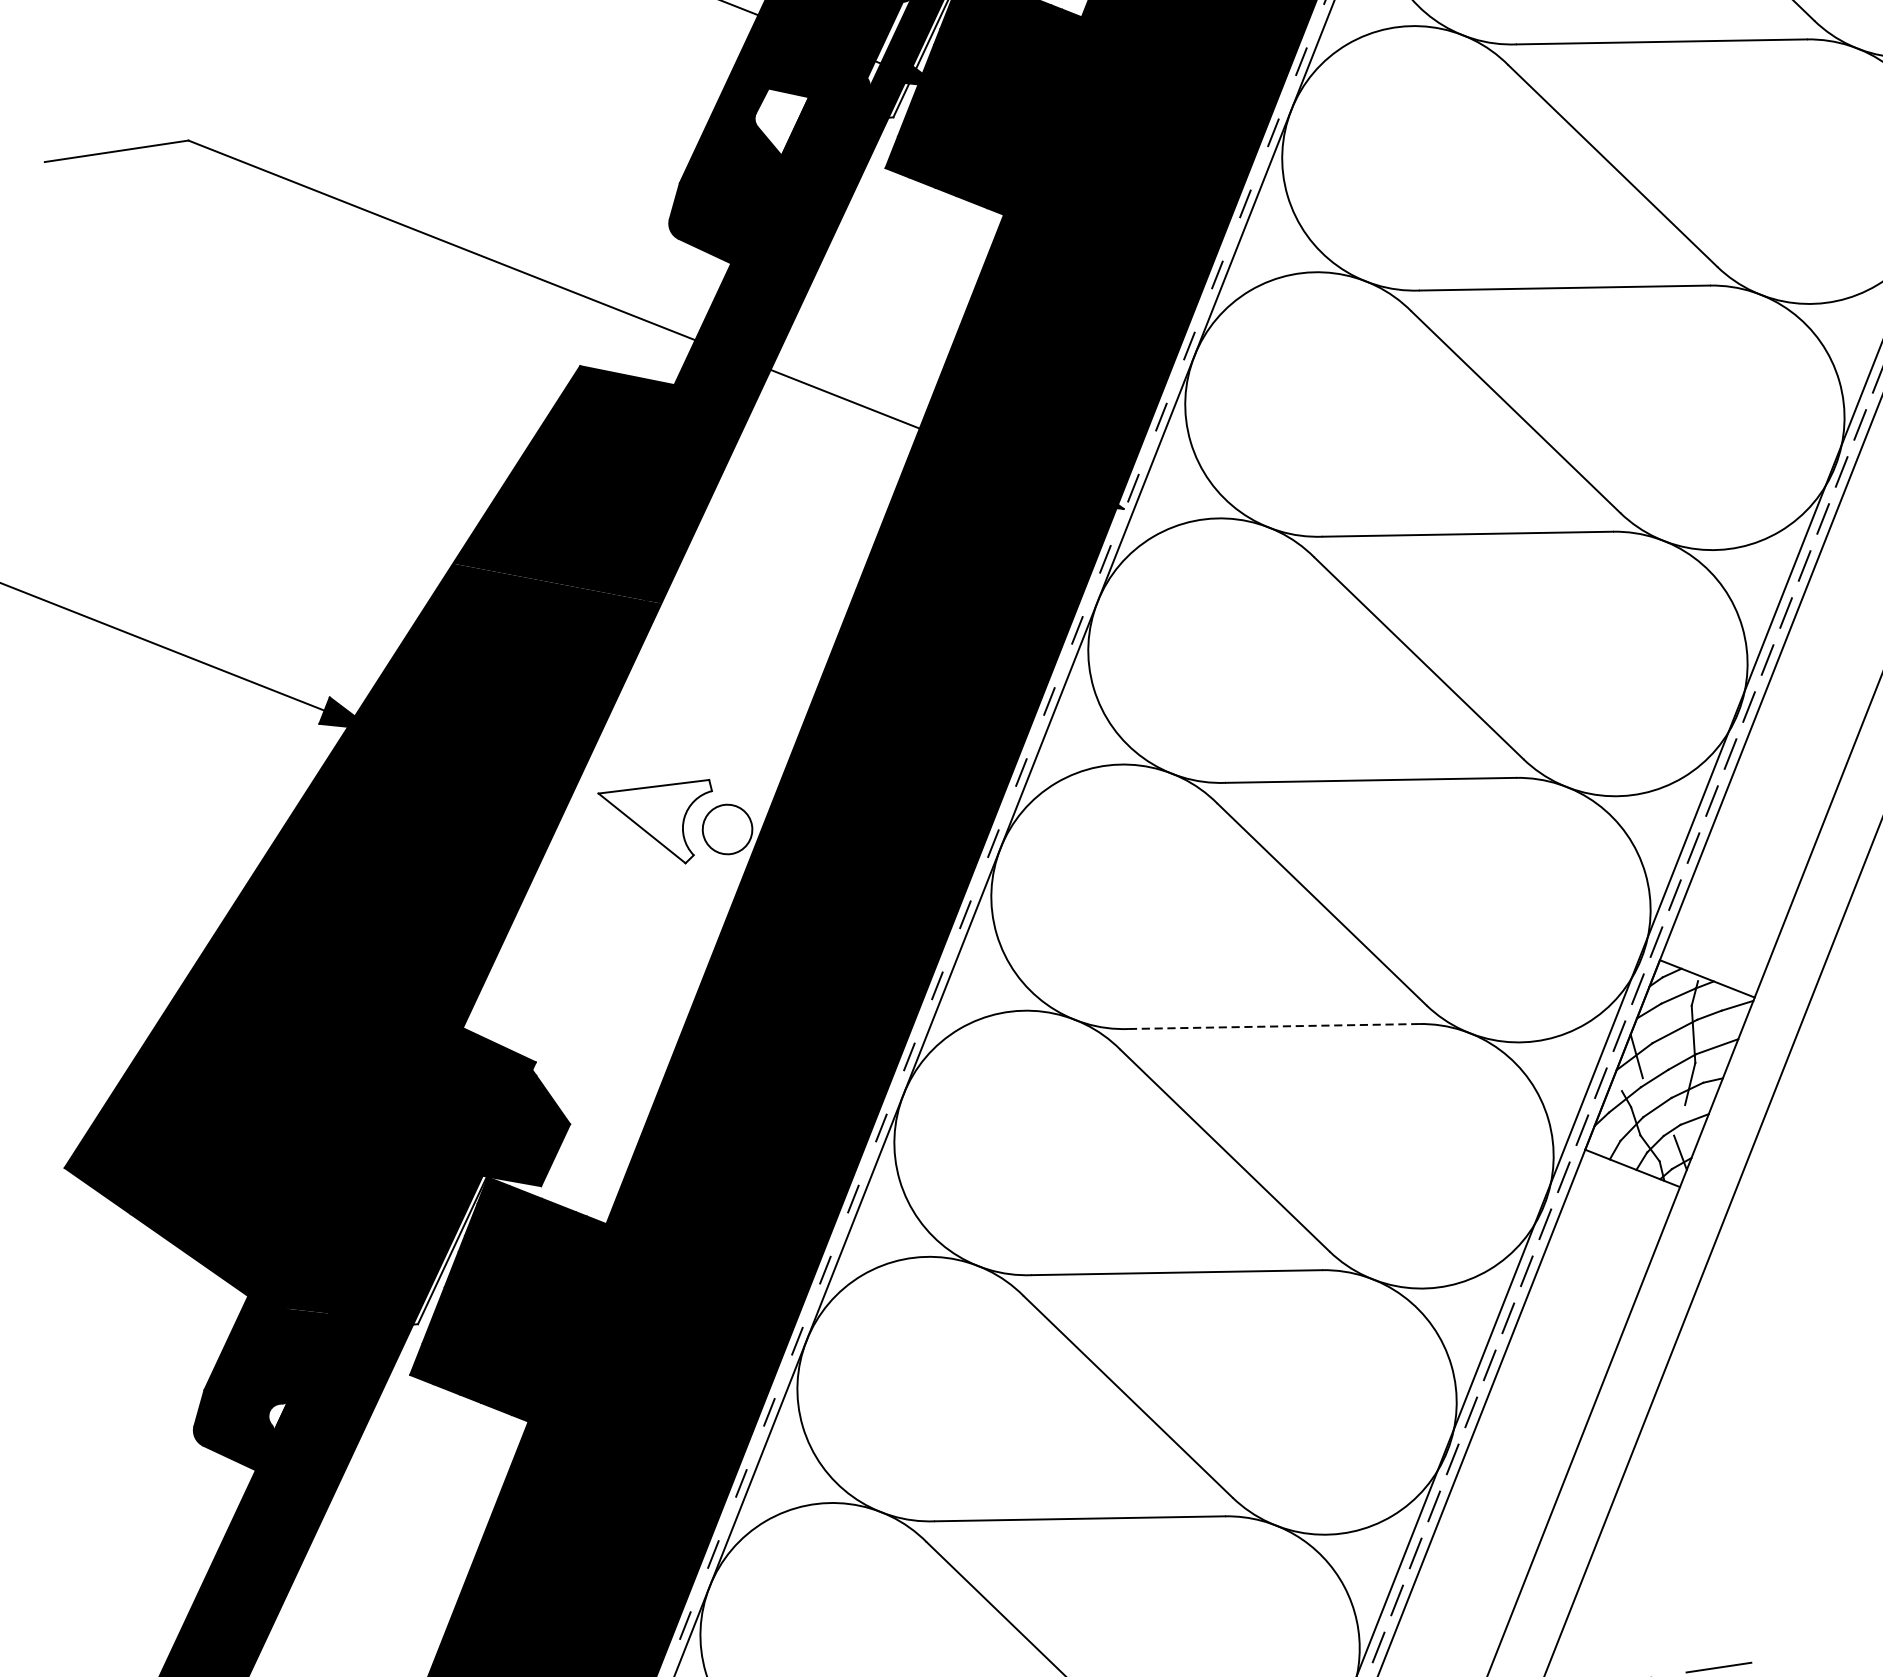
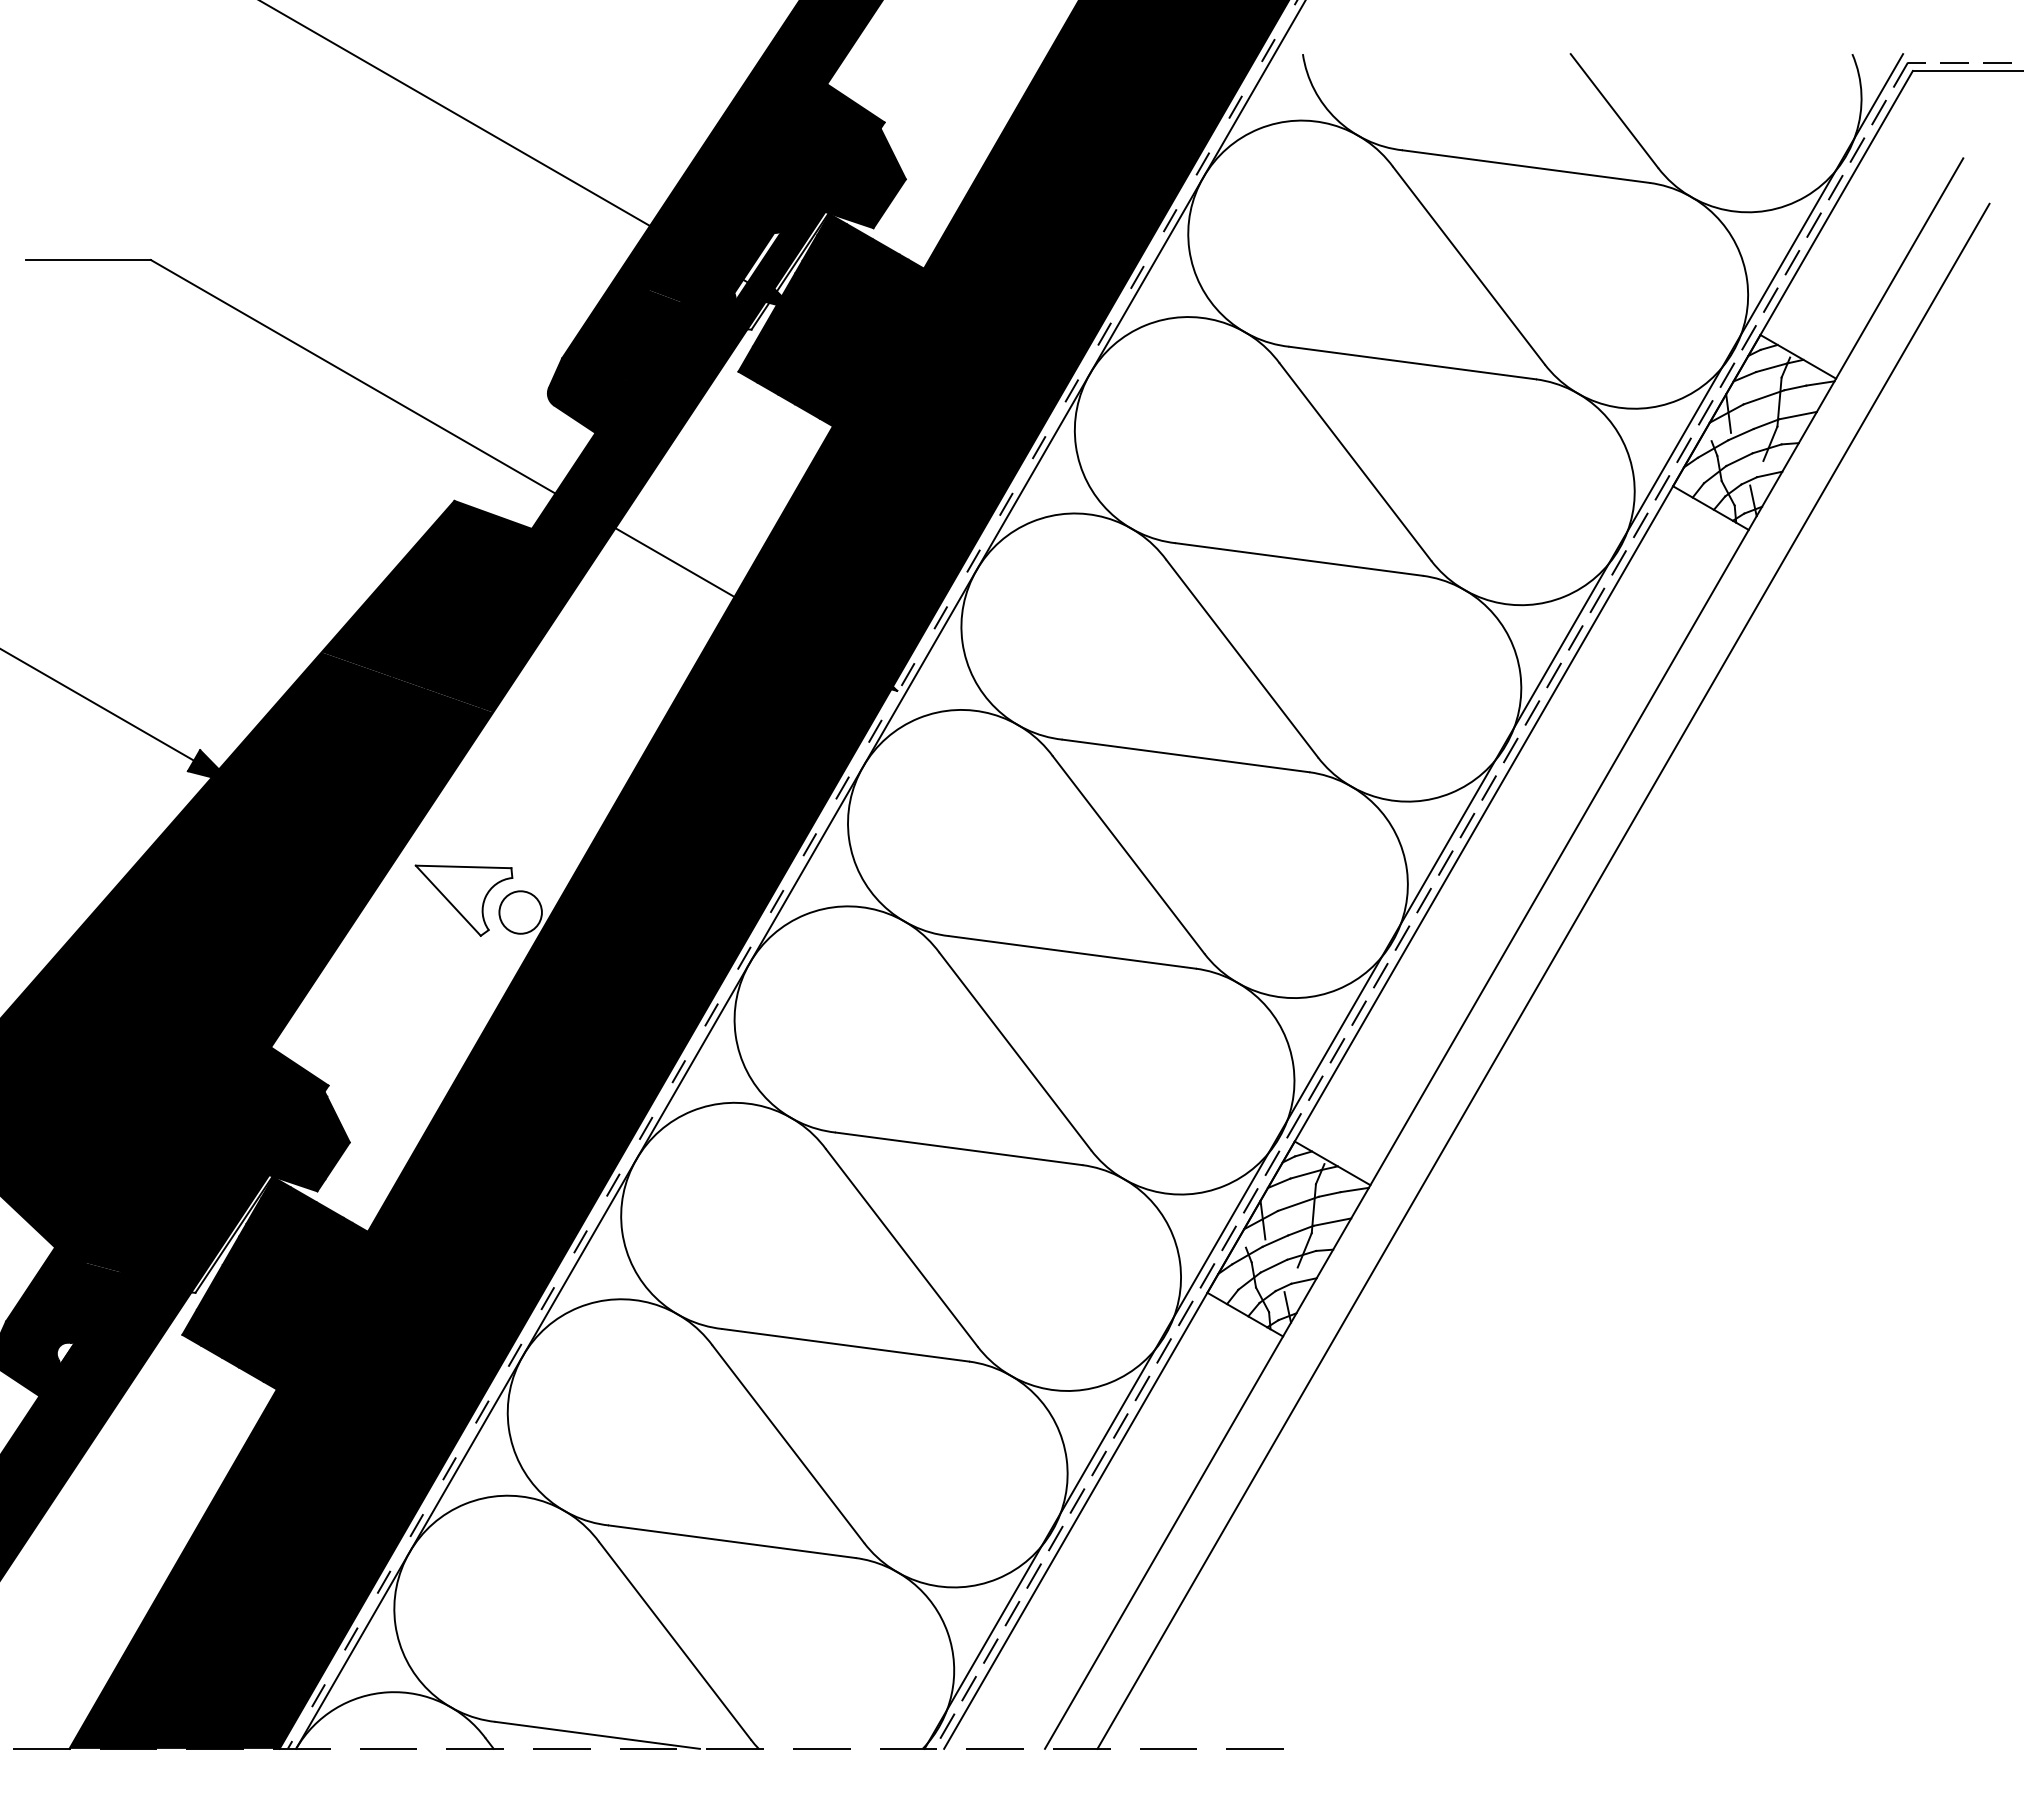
fill: (813, 117) -> (683, 319), added
line: (1274, 1026) -> (959, 1148), dashed -> solid

